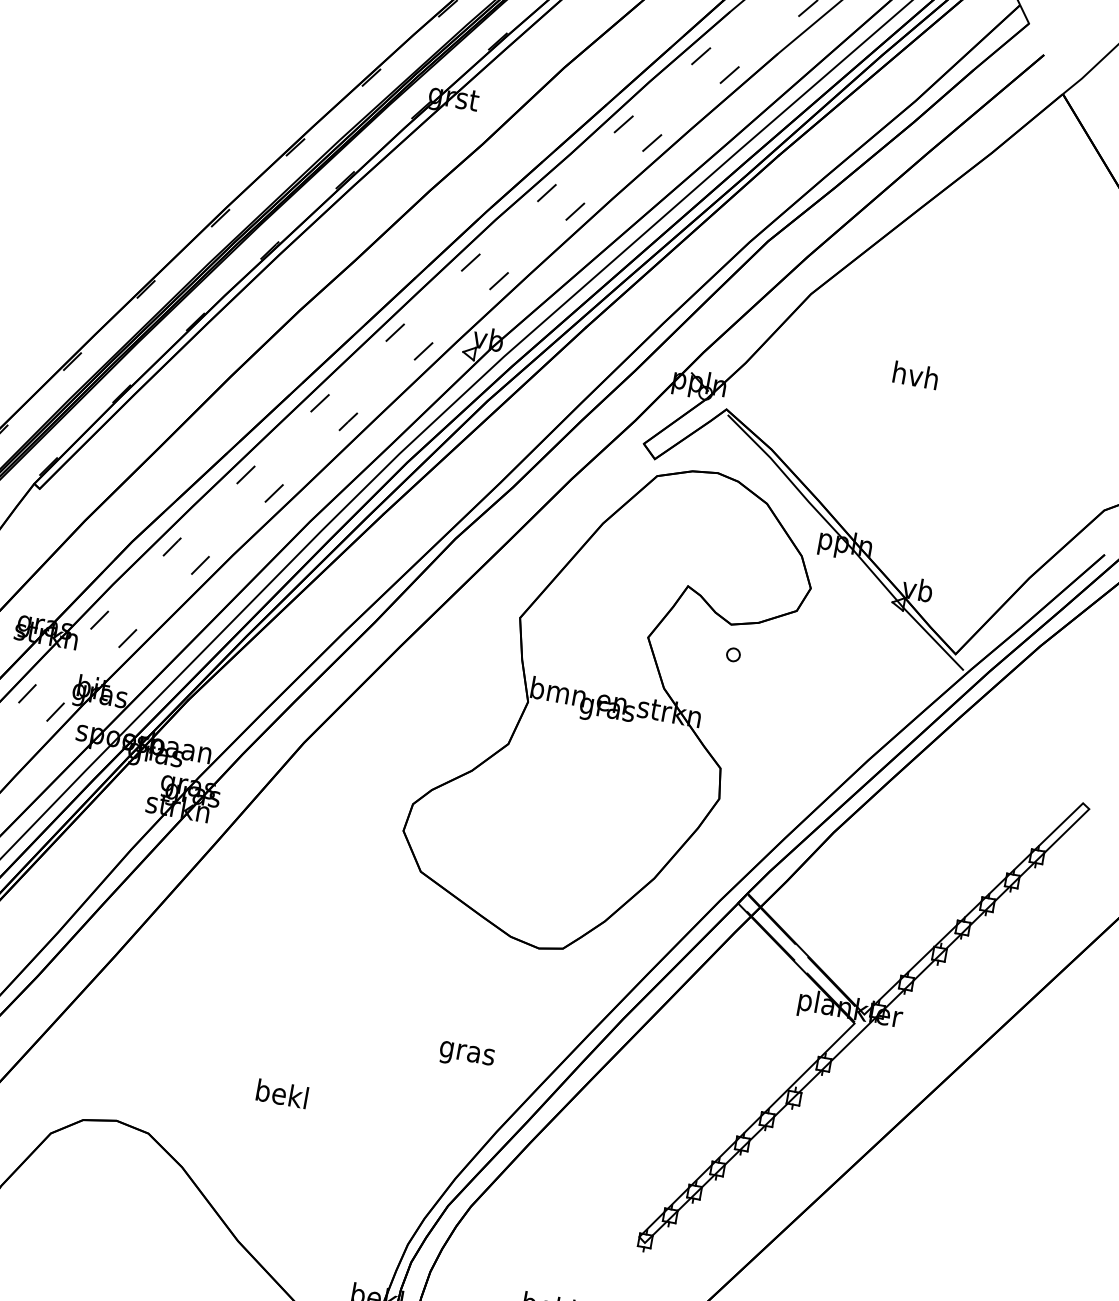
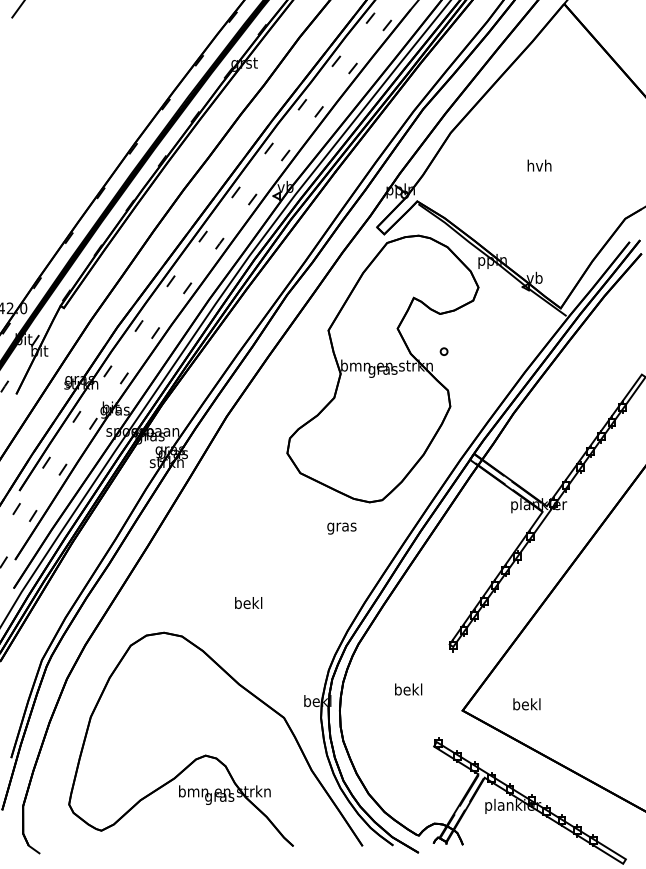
text: (915, 375) -> (539, 165), moved
part: (732, 654) -> (443, 351), moved
text: (466, 1055) -> (341, 528), moved

